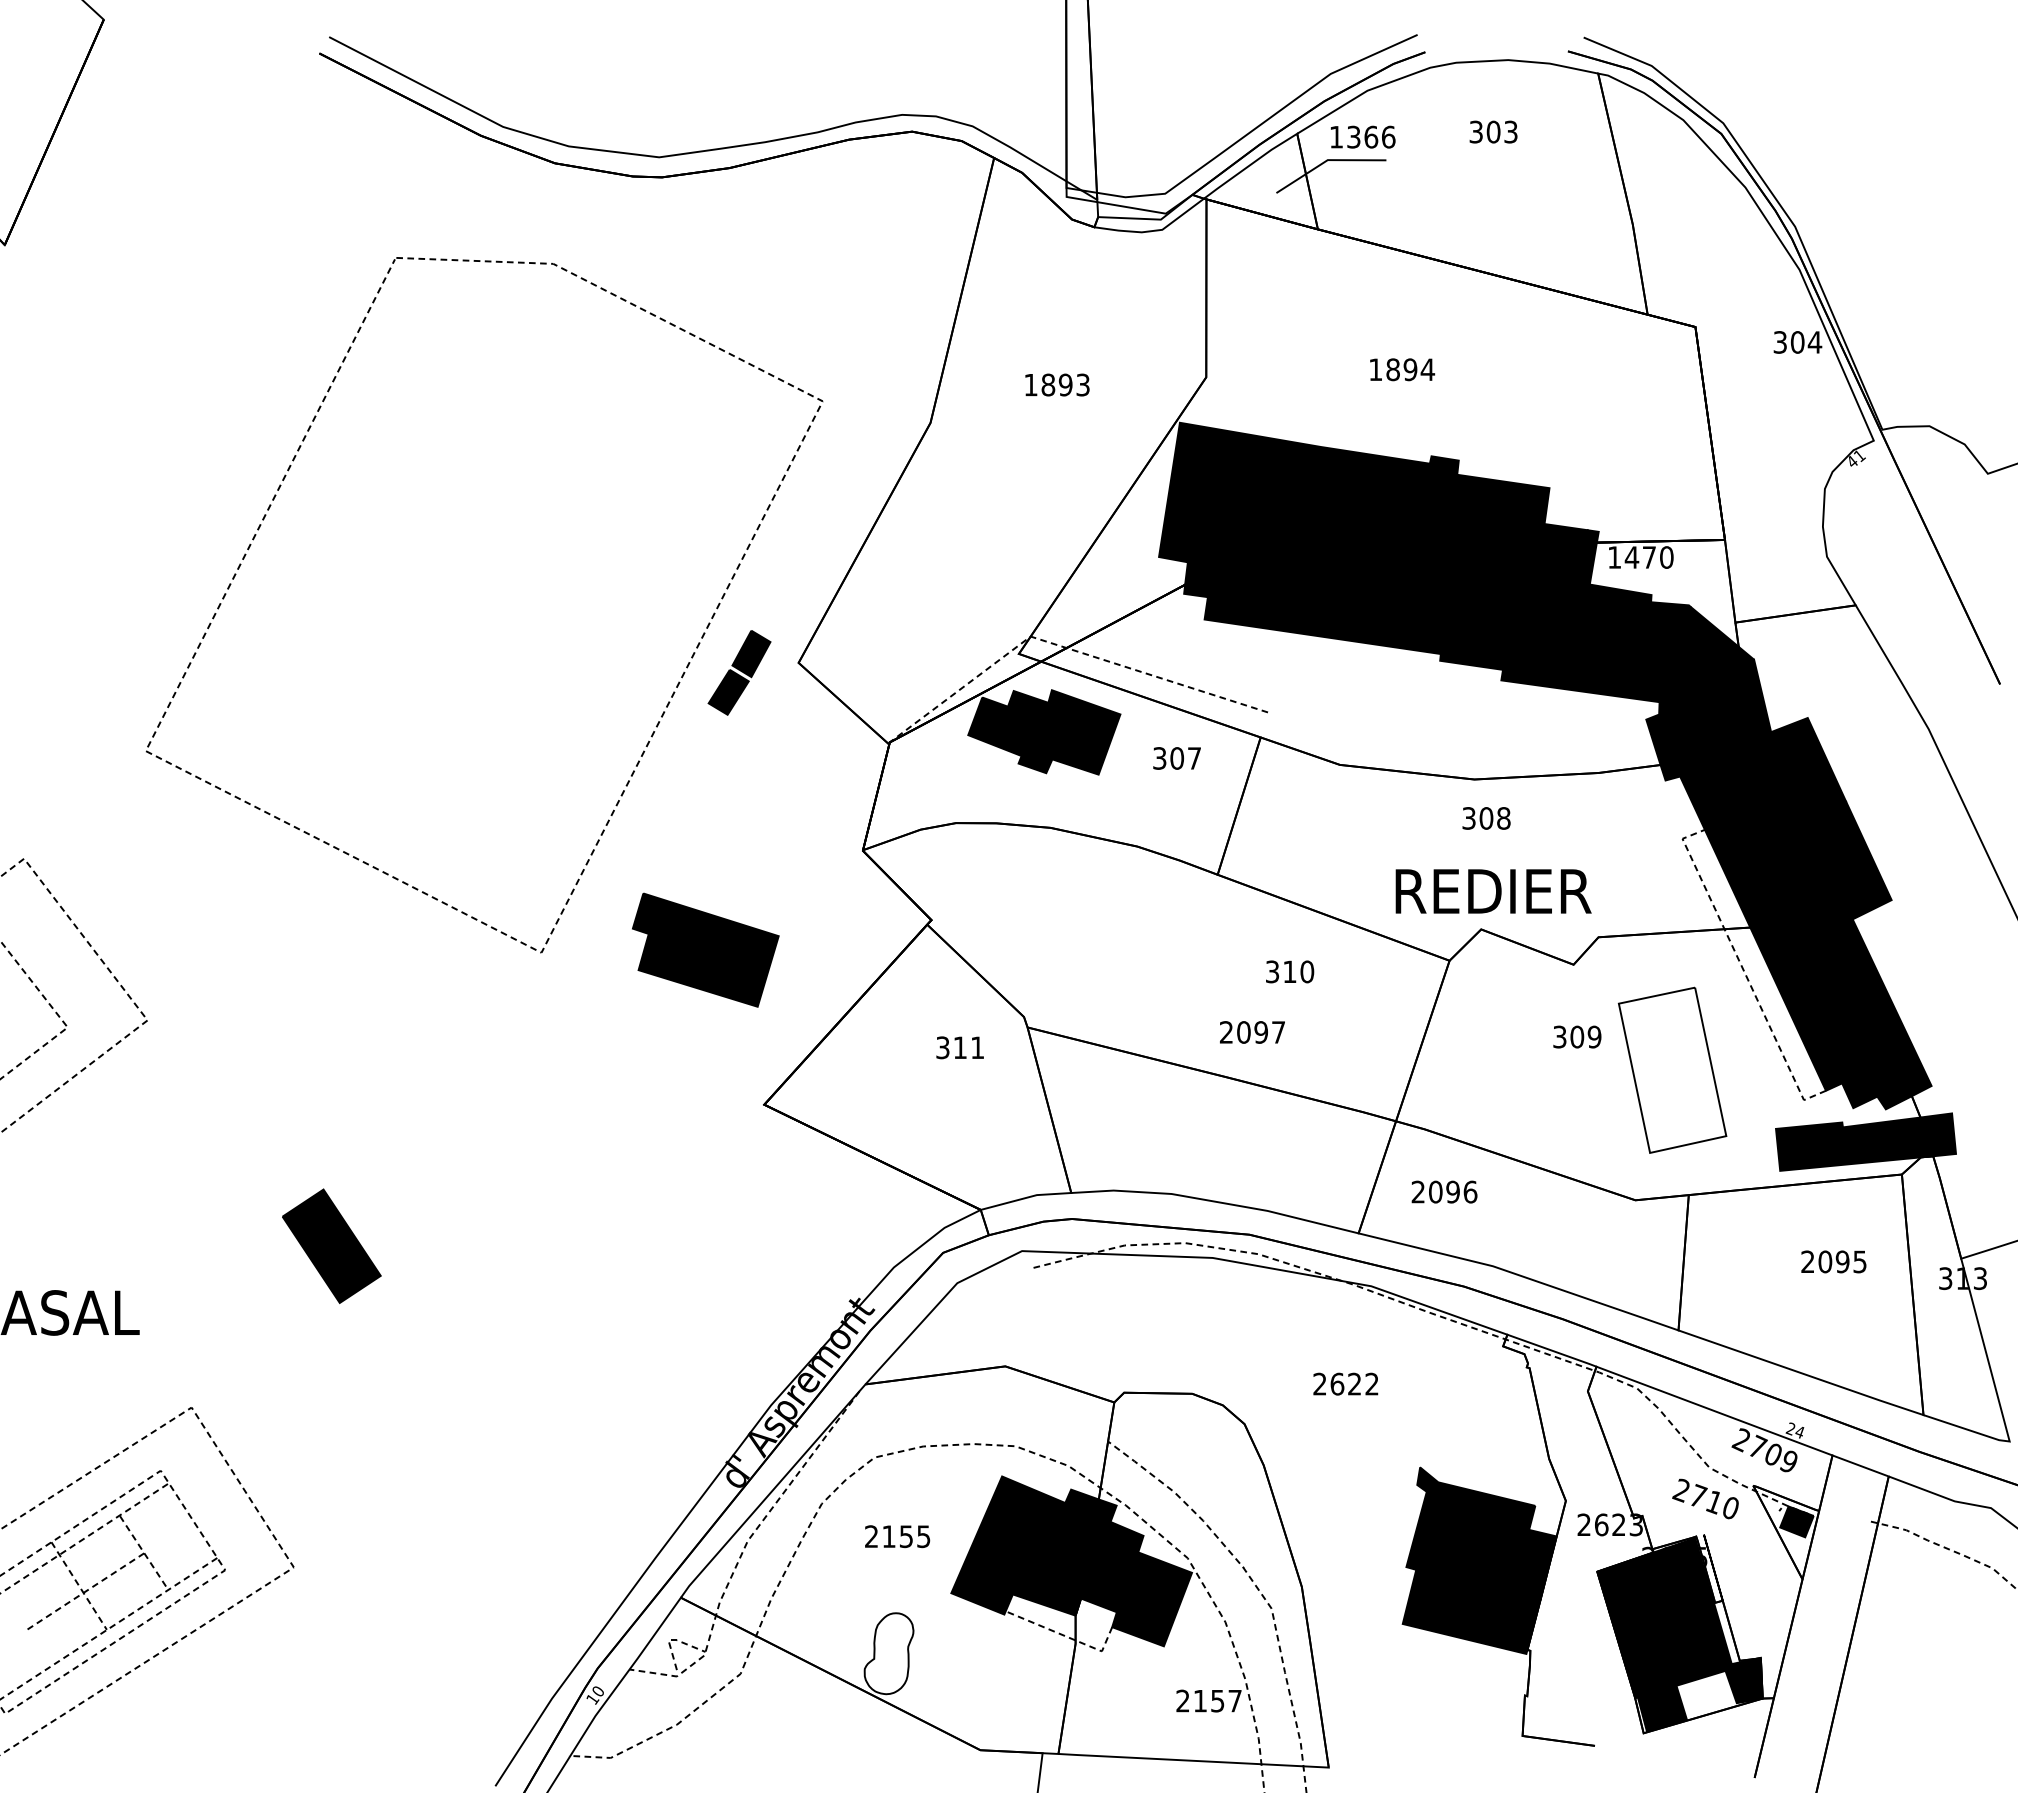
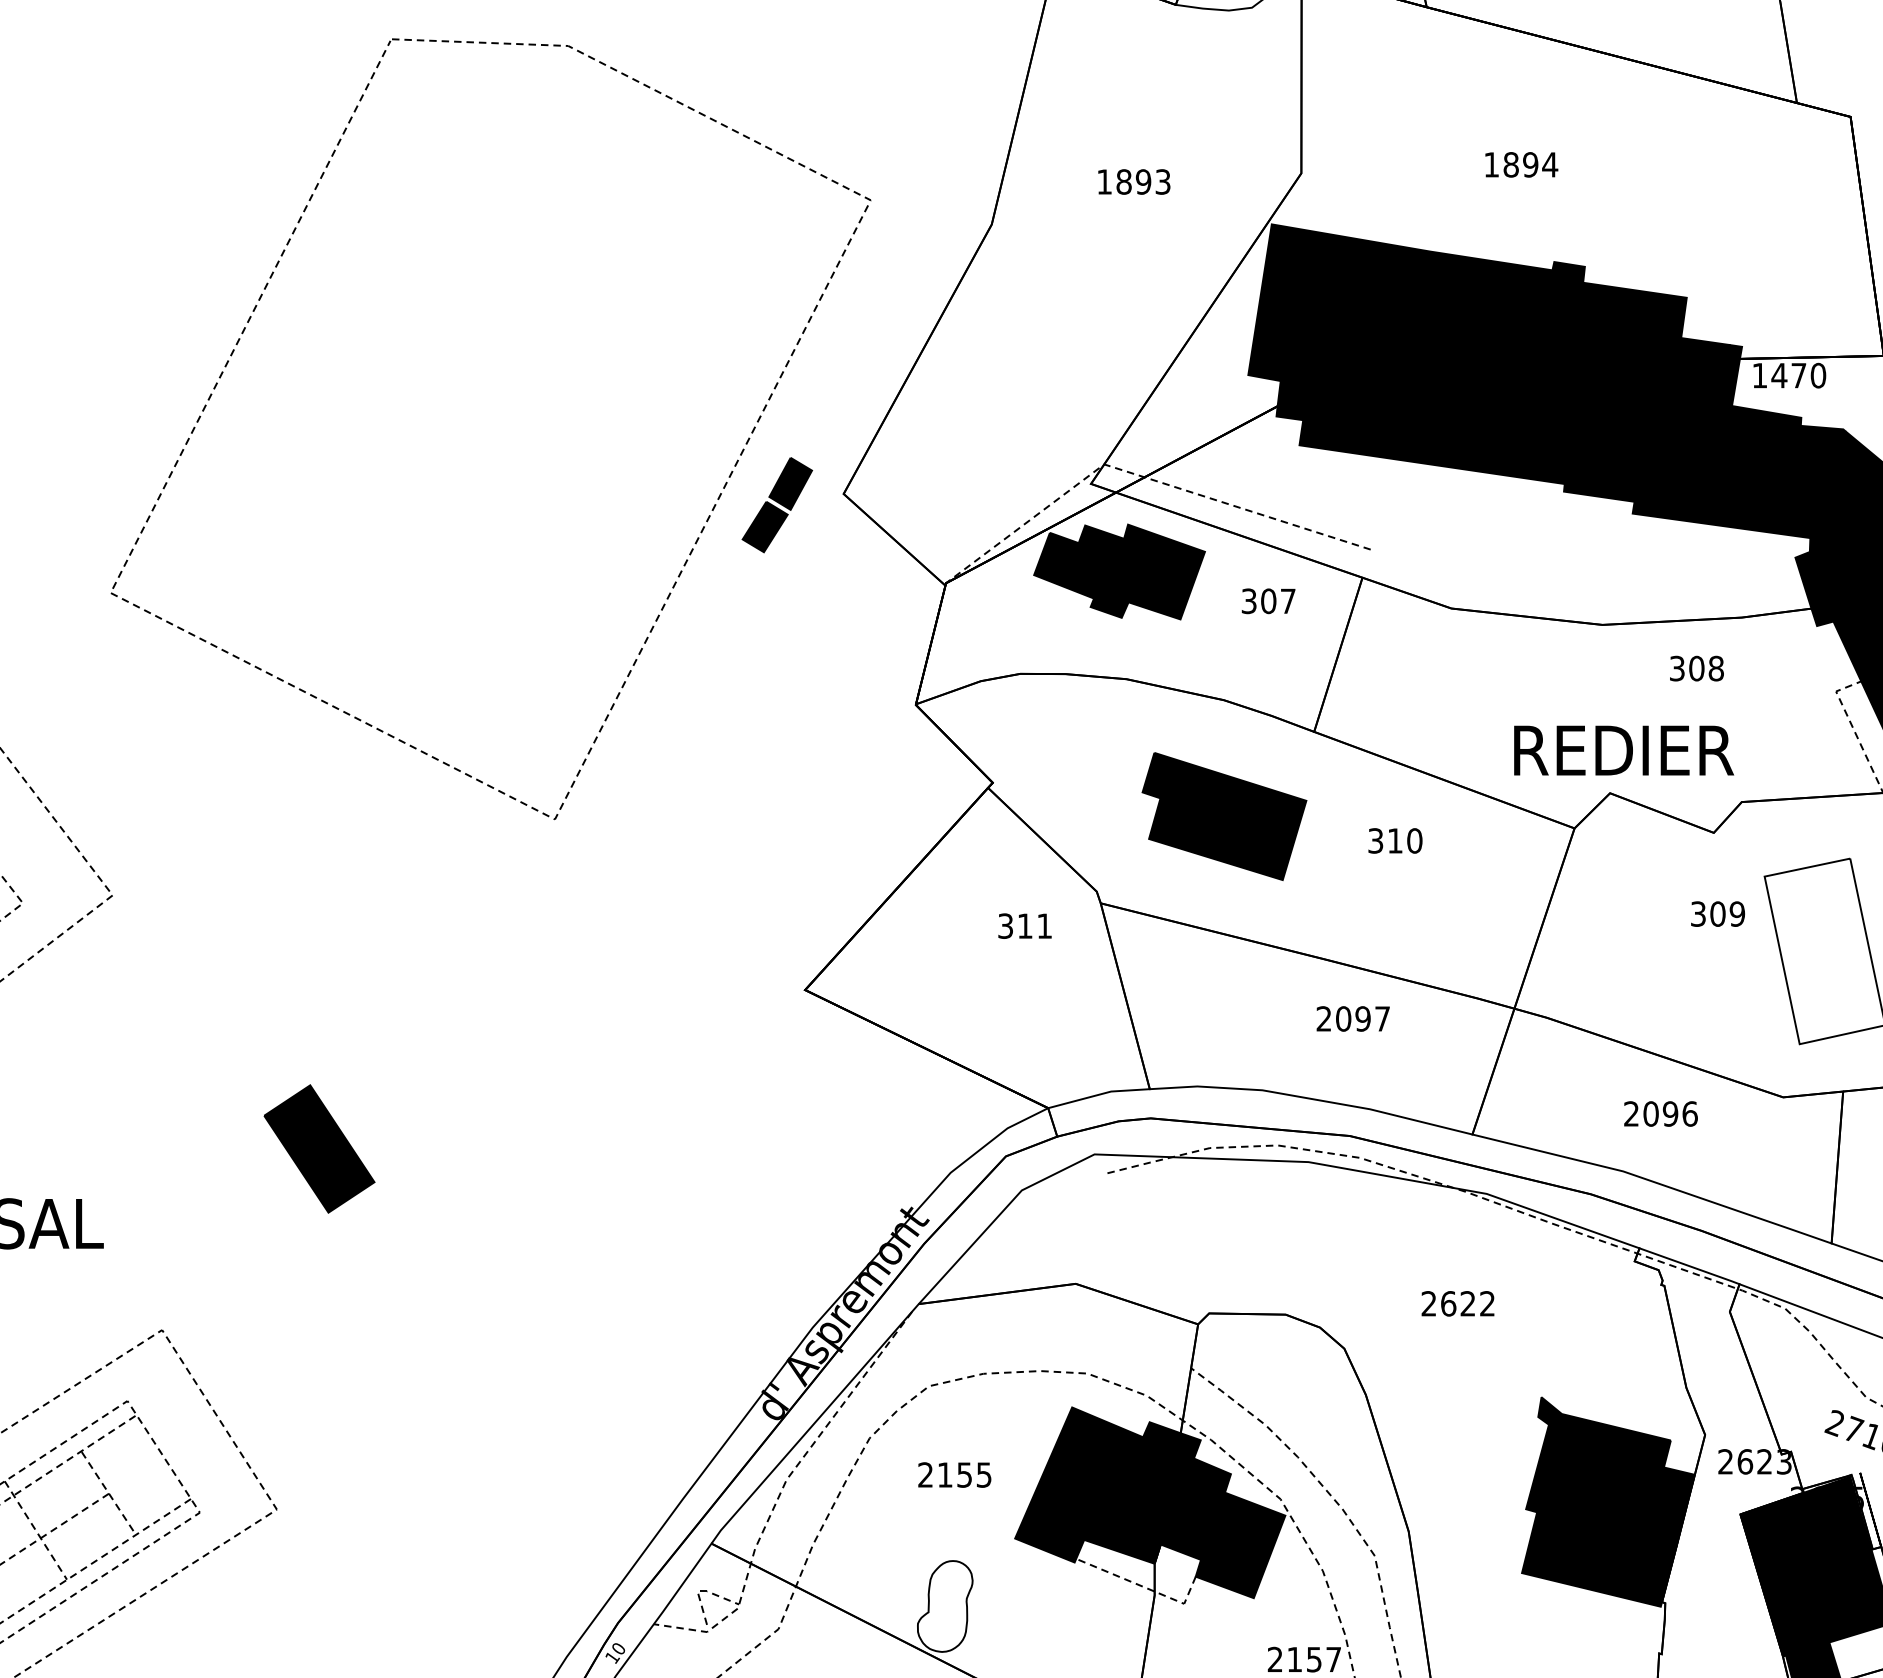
text: (1486, 818) -> (1696, 668), moved
part: (705, 949) -> (1224, 815), moved
text: (1252, 1032) -> (1353, 1019), moved
text: (1444, 1191) -> (1660, 1113), moved

